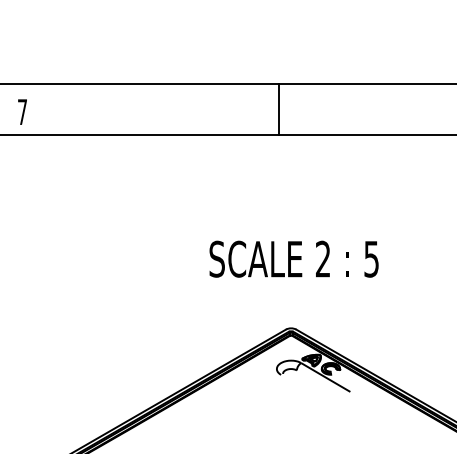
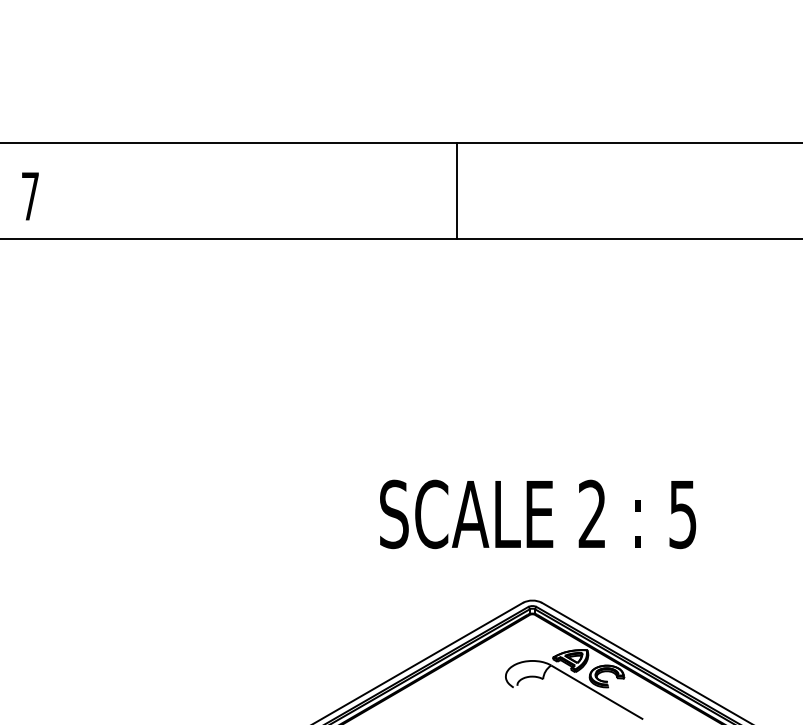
line: (278, 108) -> (456, 189), moved
text: (293, 258) -> (536, 513), moved

